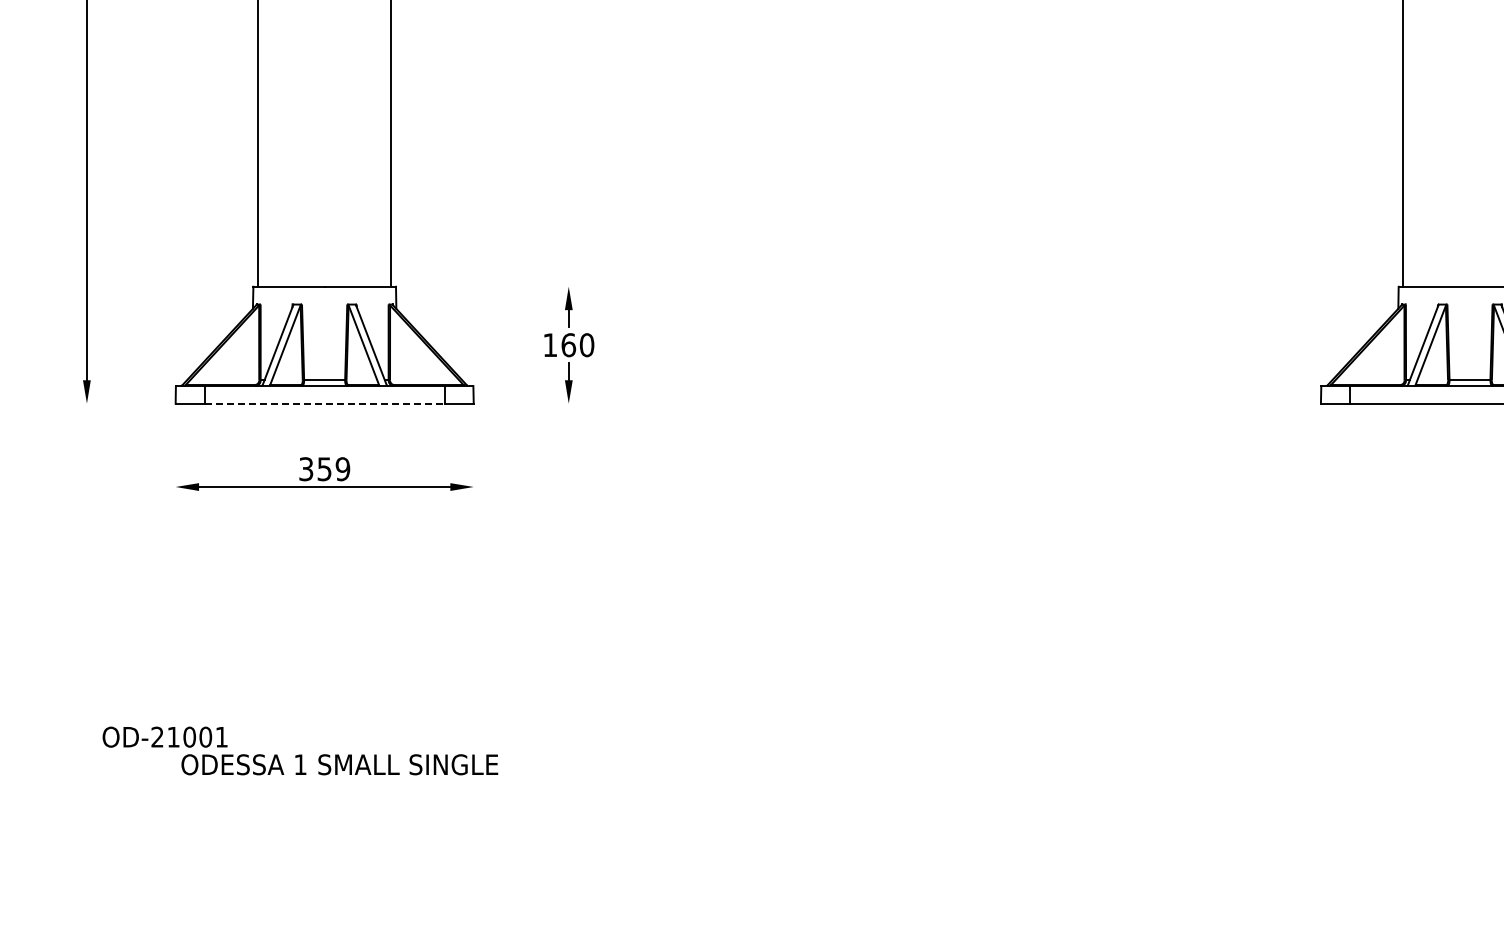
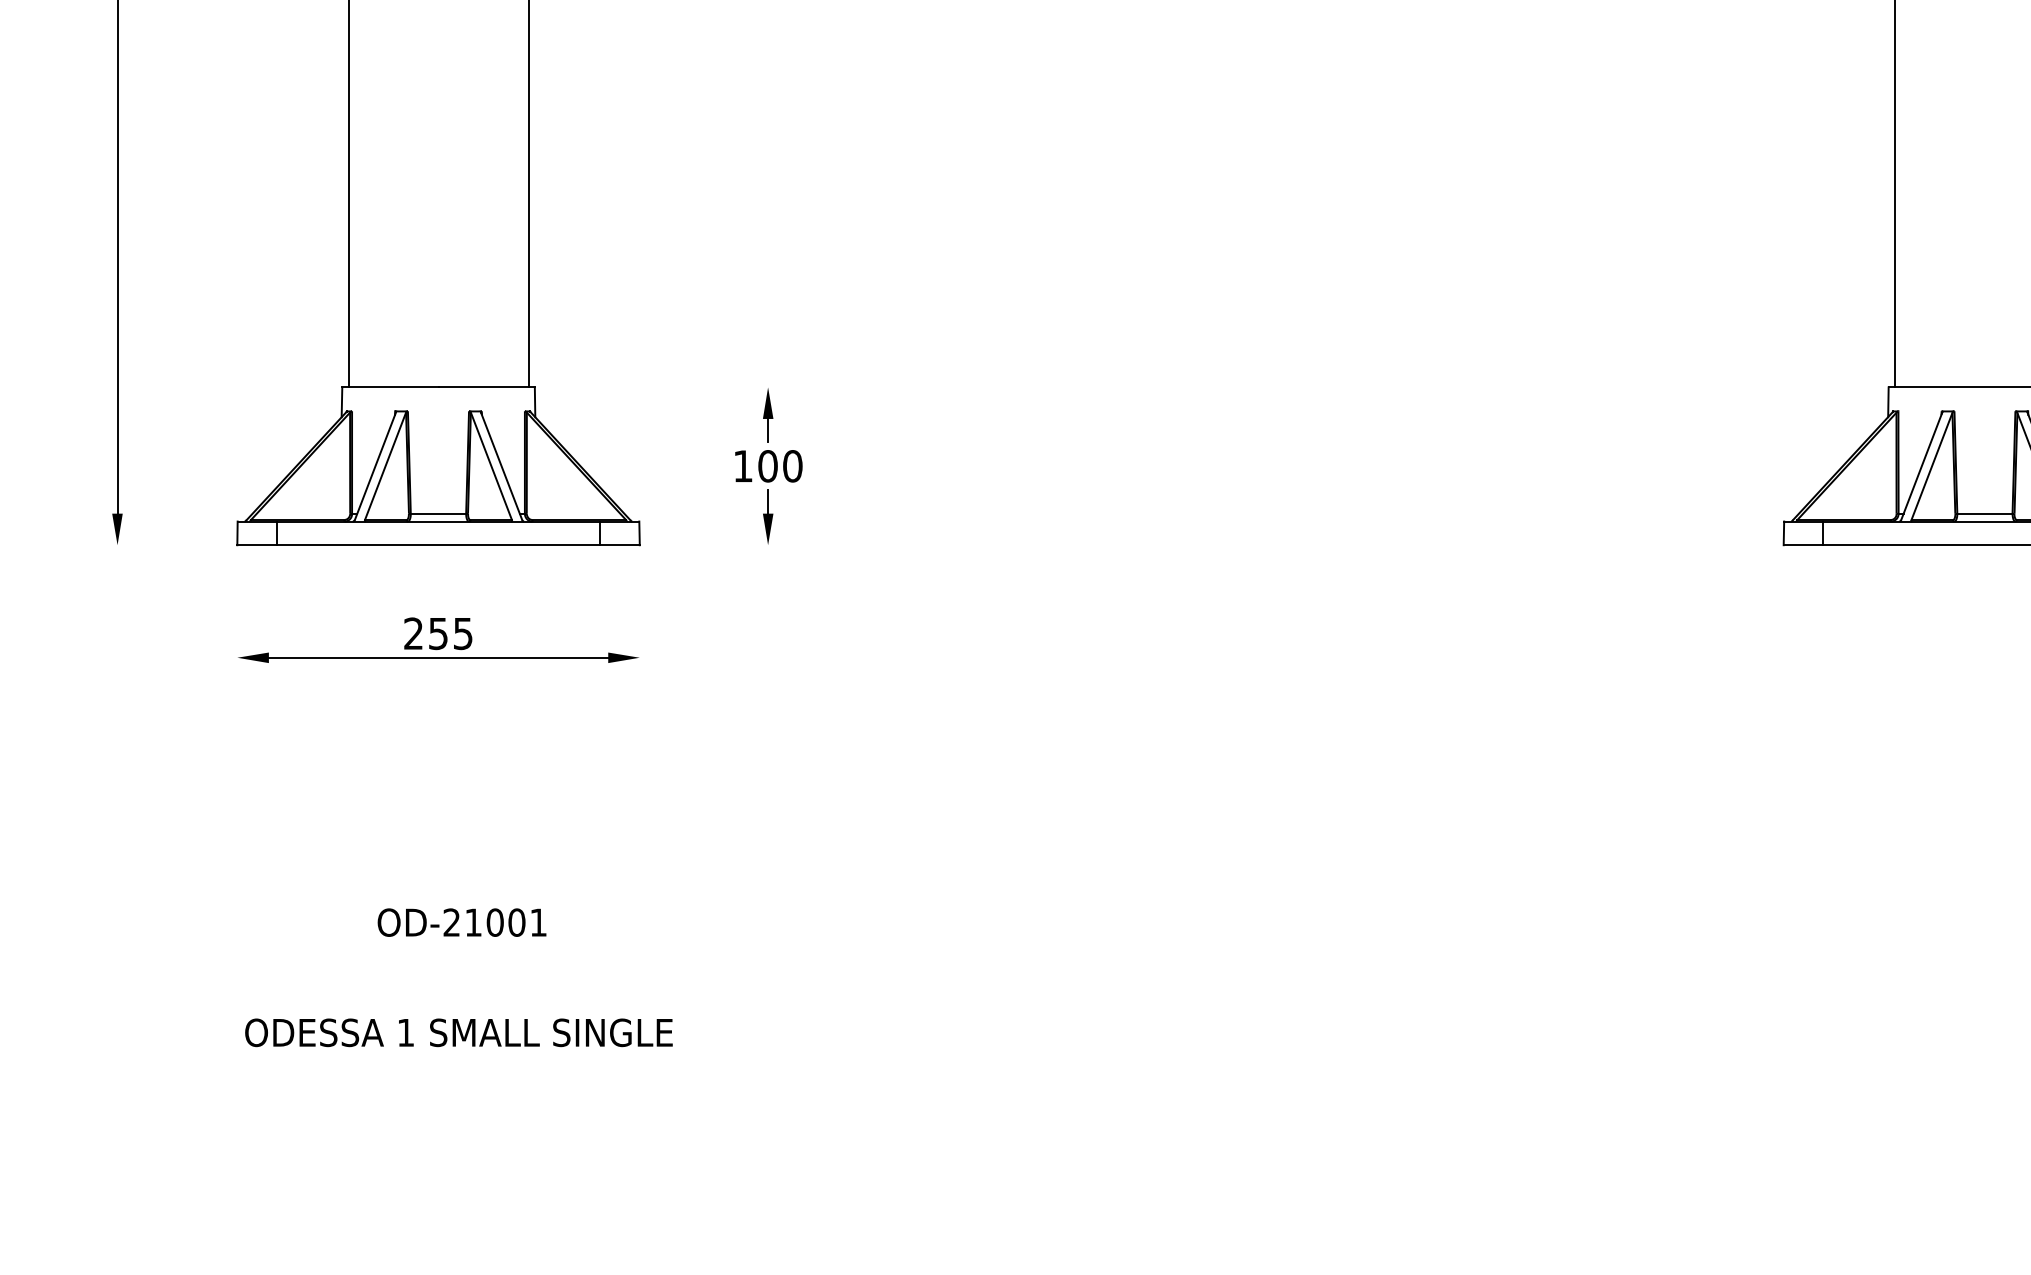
text: (568, 345) -> (767, 466), 160 -> 100
line: (324, 403) -> (438, 545), dashed -> solid
text: (324, 469) -> (438, 634), 359 -> 255
text: (164, 736) -> (461, 921), moved

